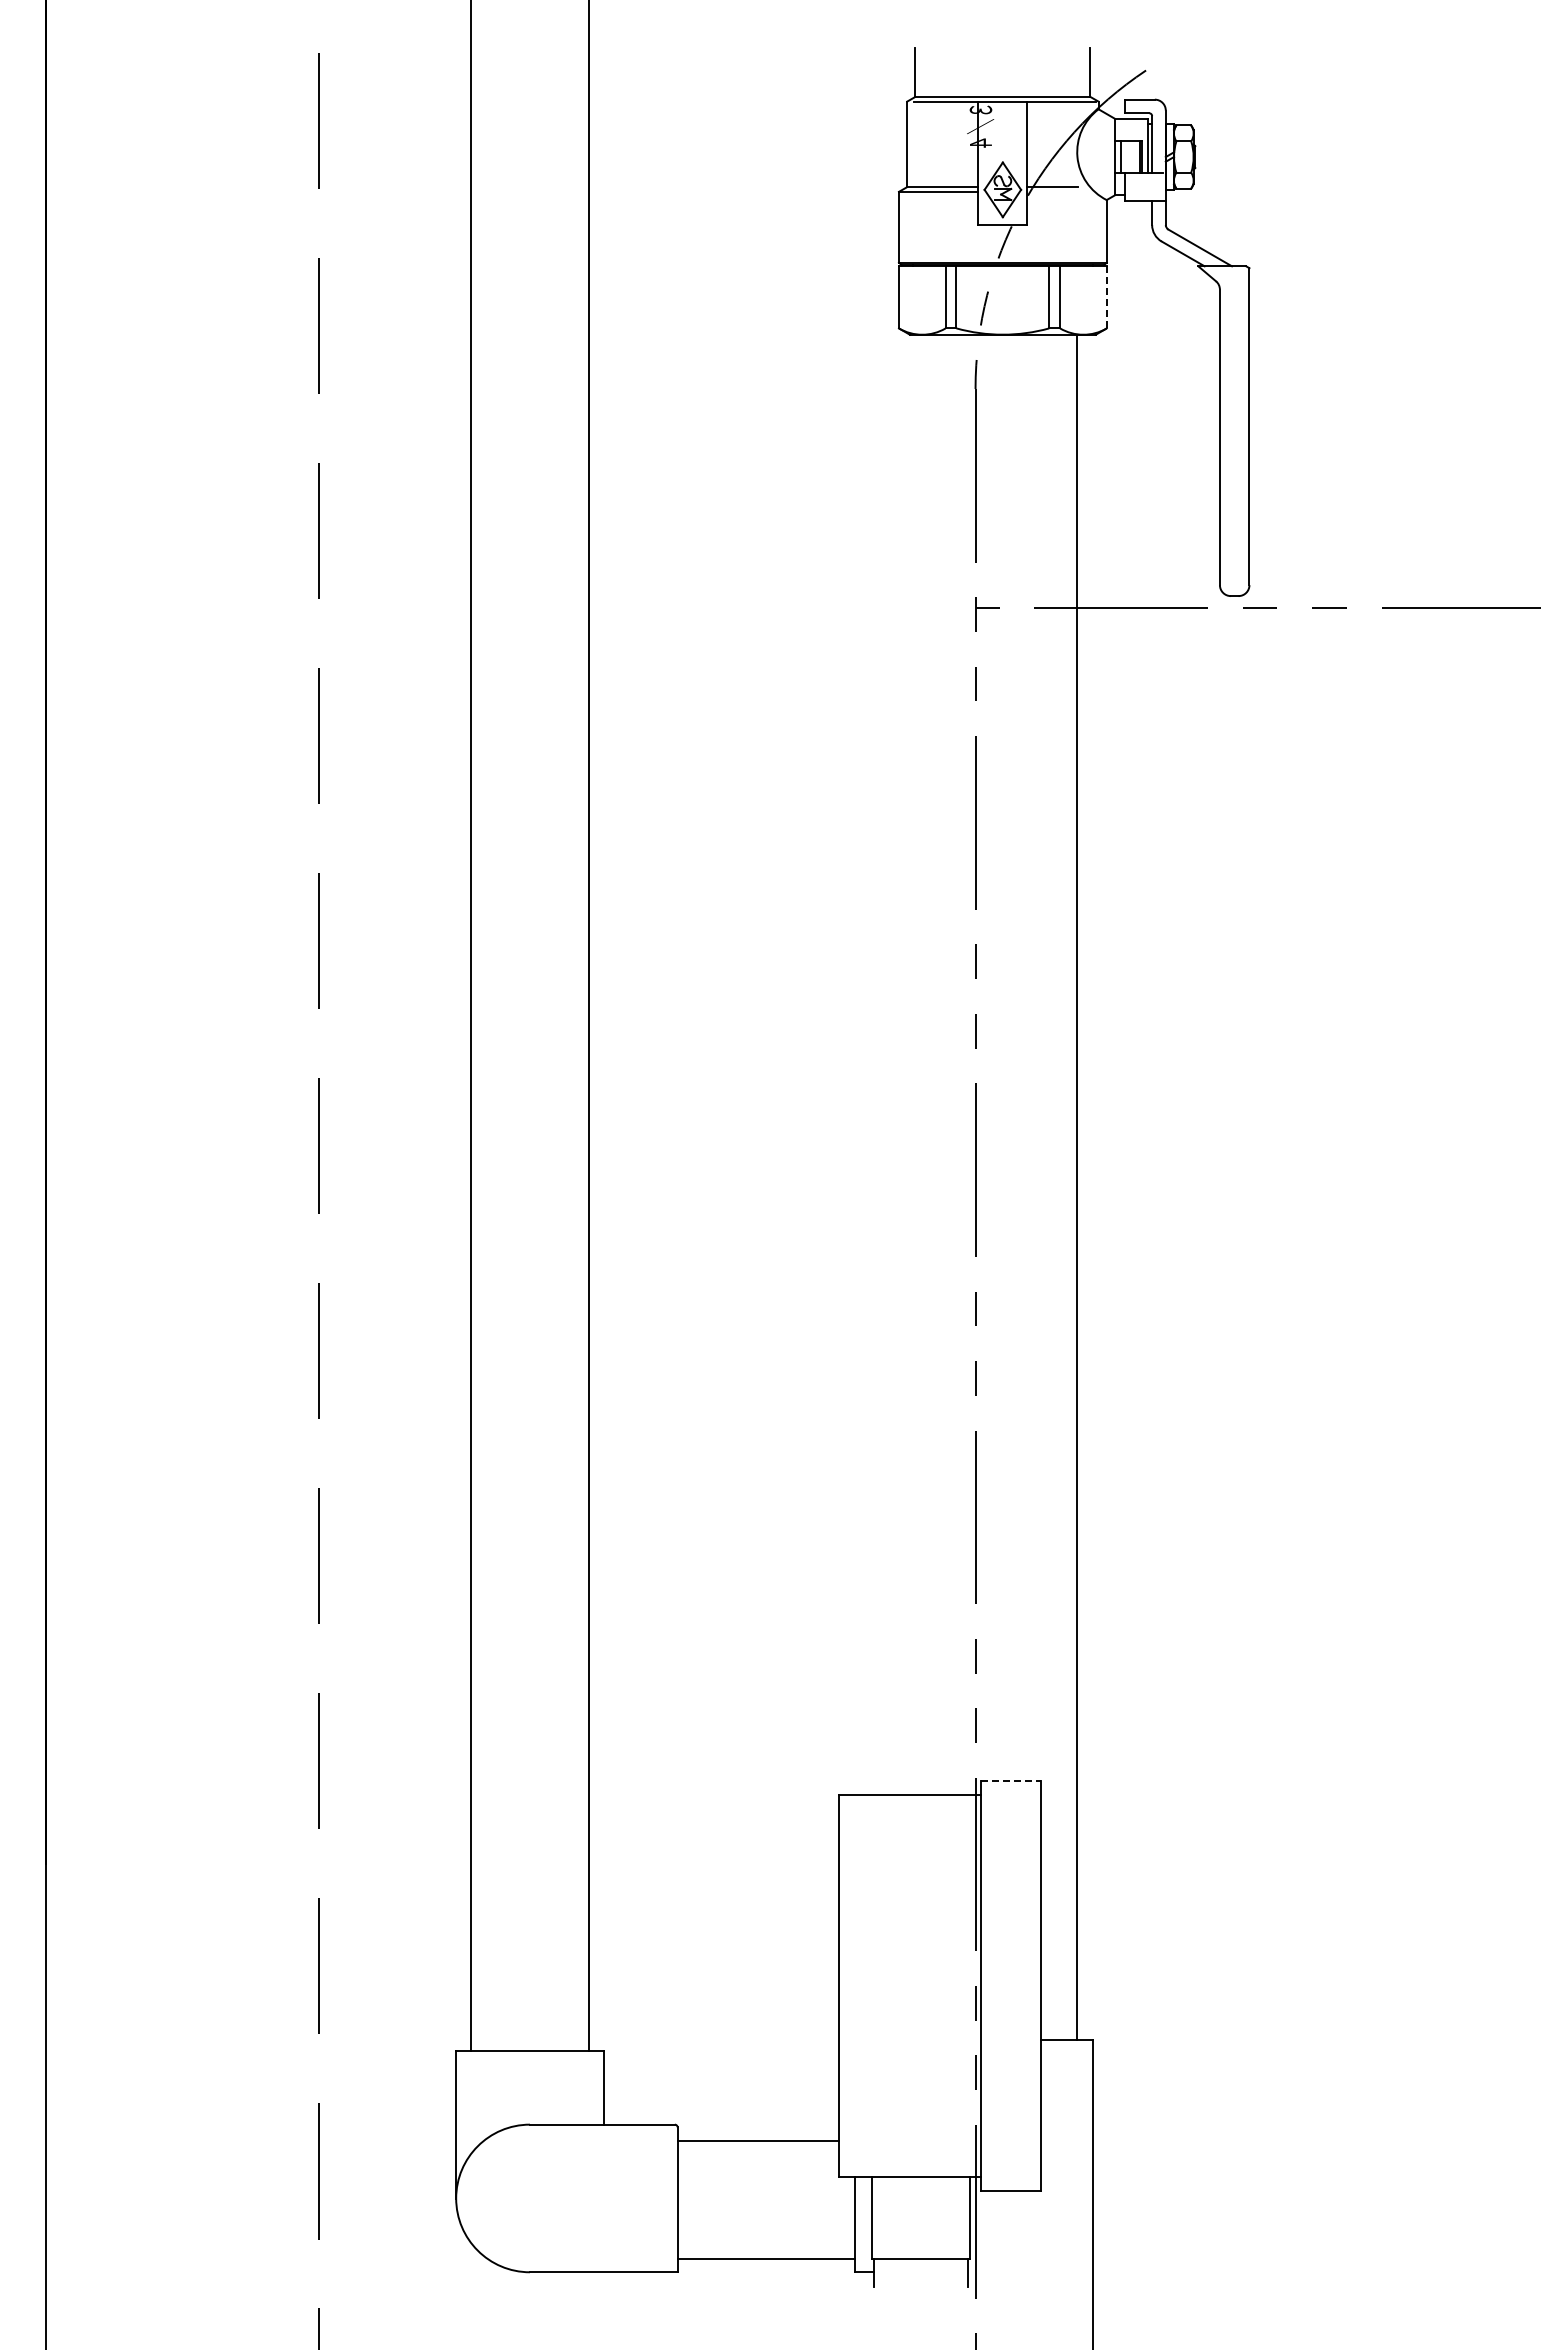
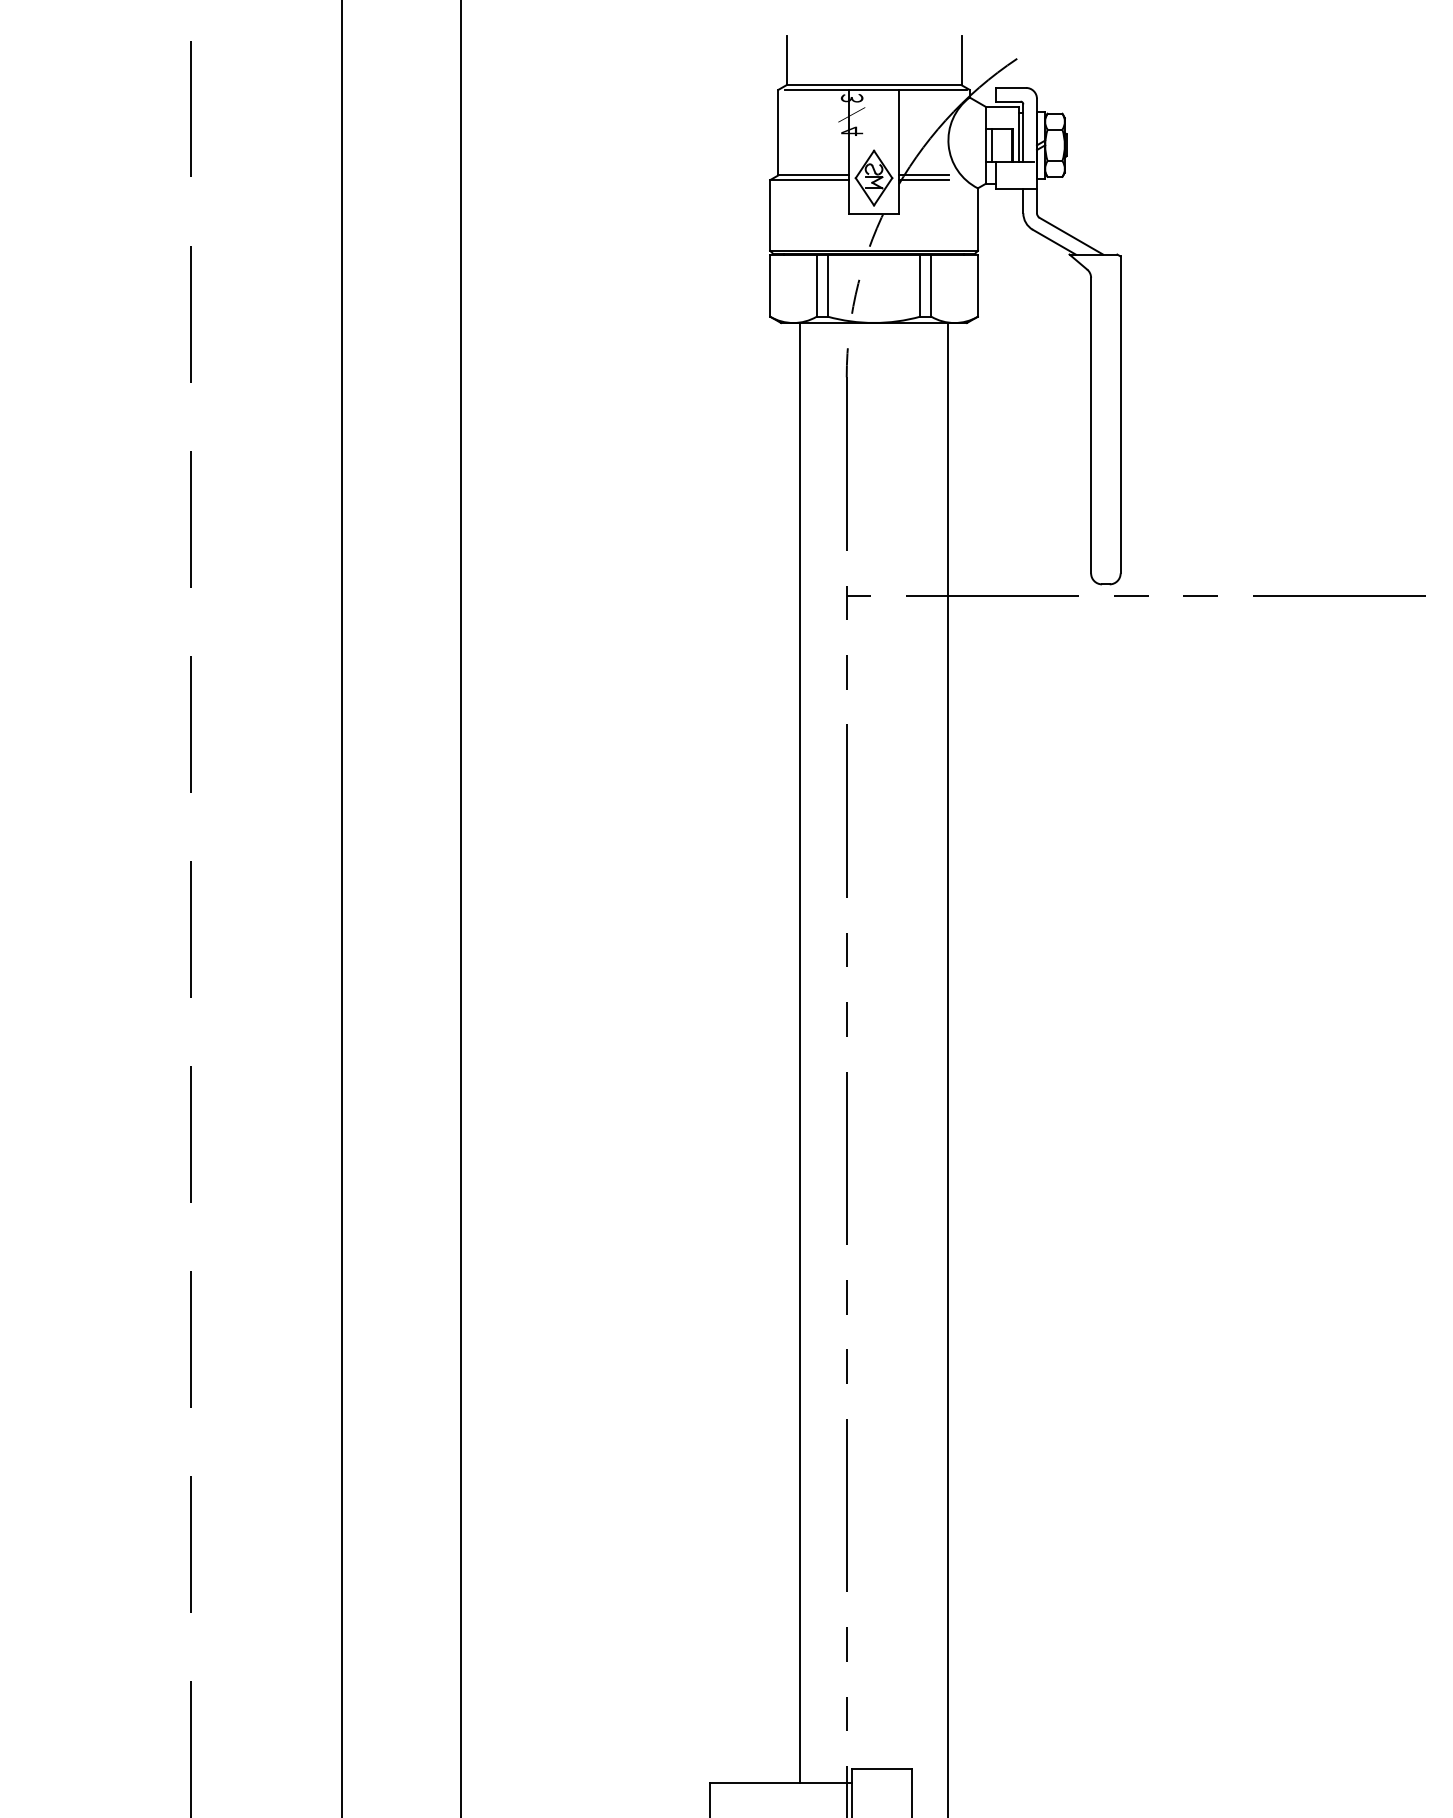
line: (1052, 191) -> (923, 179), added
line: (1106, 296) -> (977, 284), dashed -> solid
line: (928, 1064) -> (799, 1052), added
line: (1011, 1780) -> (882, 1768), dashed -> solid

